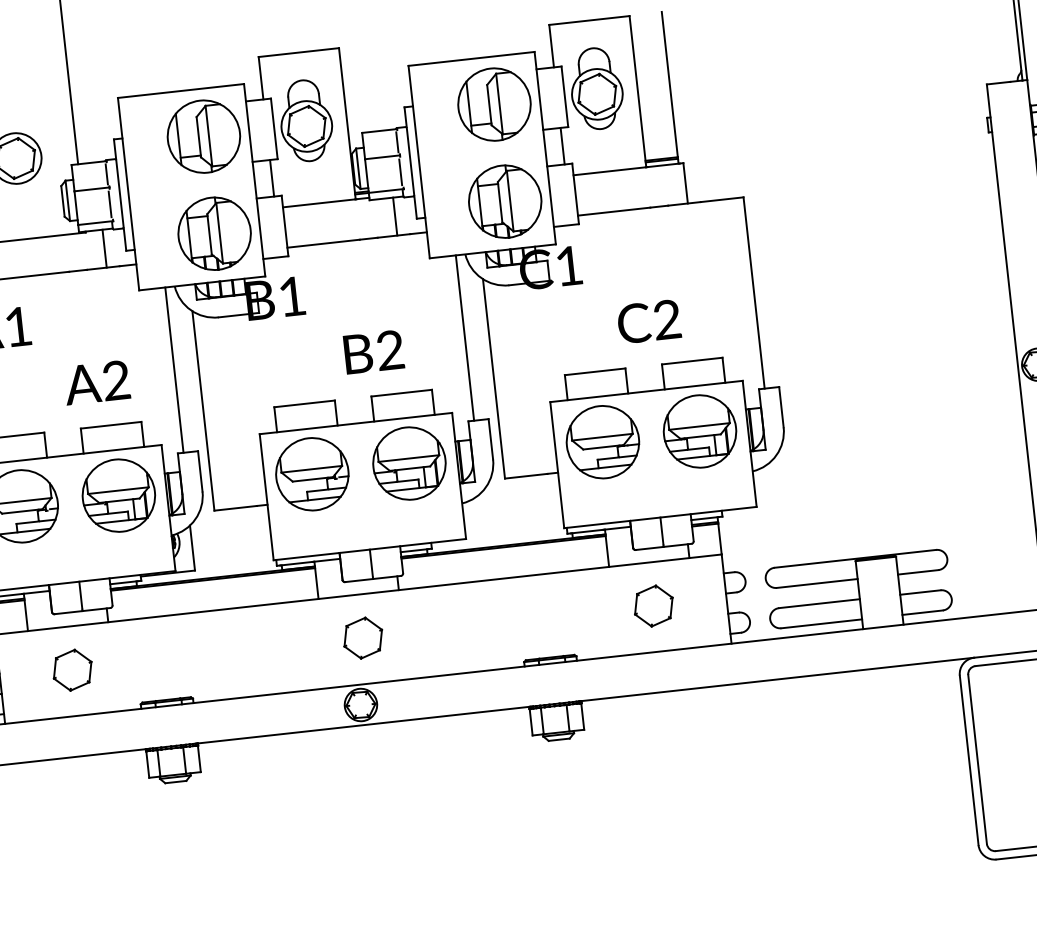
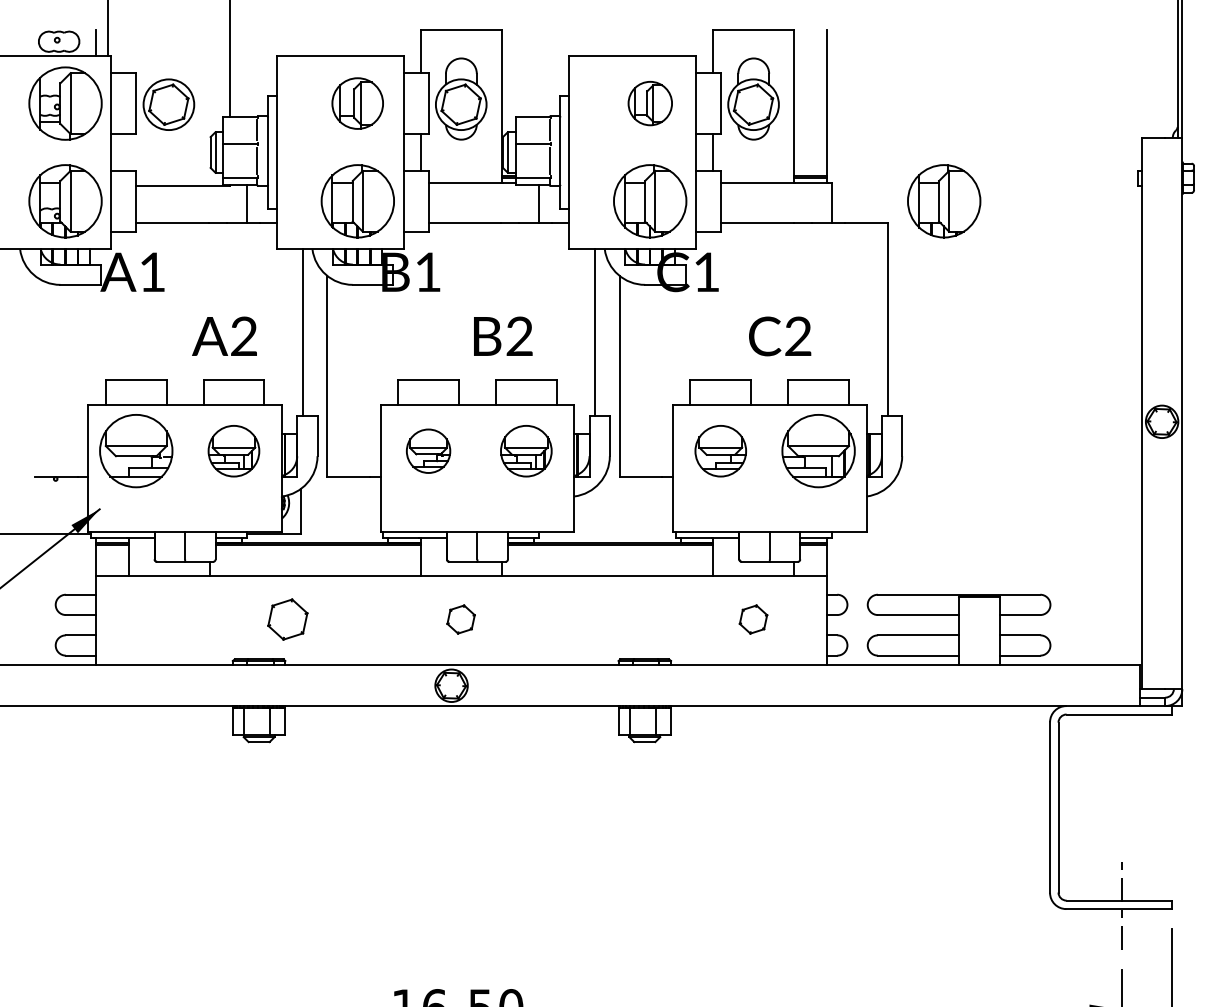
part: (494, 104) -> (650, 103), size x0.6
part: (203, 136) -> (357, 103), size x0.7
part: (797, 169) -> (944, 201), added
part: (602, 442) -> (720, 451), size x0.7
part: (409, 463) -> (526, 451), size x0.7
part: (312, 474) -> (428, 451), size x0.6
part: (118, 496) -> (233, 451), size x0.7
part: (653, 606) -> (753, 619), size x0.7
part: (362, 638) -> (460, 619), size x0.7
part: (72, 670) -> (287, 619), moved

